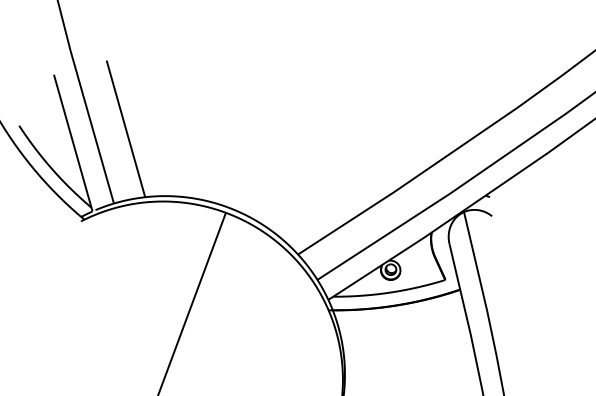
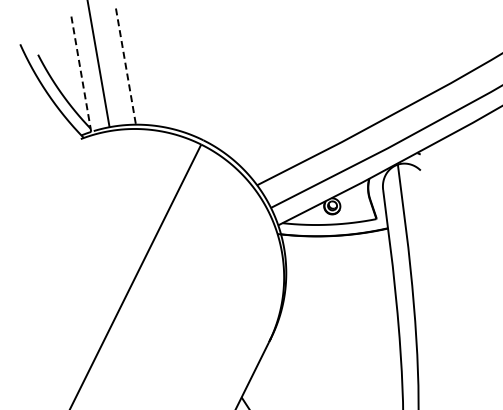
line: (125, 128) -> (125, 66), solid -> dashed
line: (73, 142) -> (81, 73), solid -> dashed

